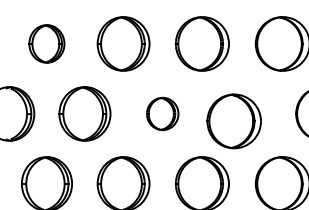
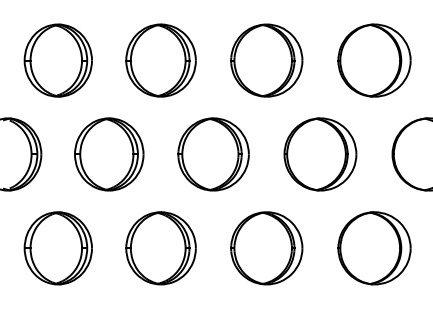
part: (46, 43) -> (57, 60), size x1.43
part: (162, 113) -> (213, 154), size x1.67
part: (234, 121) -> (320, 154), moved

